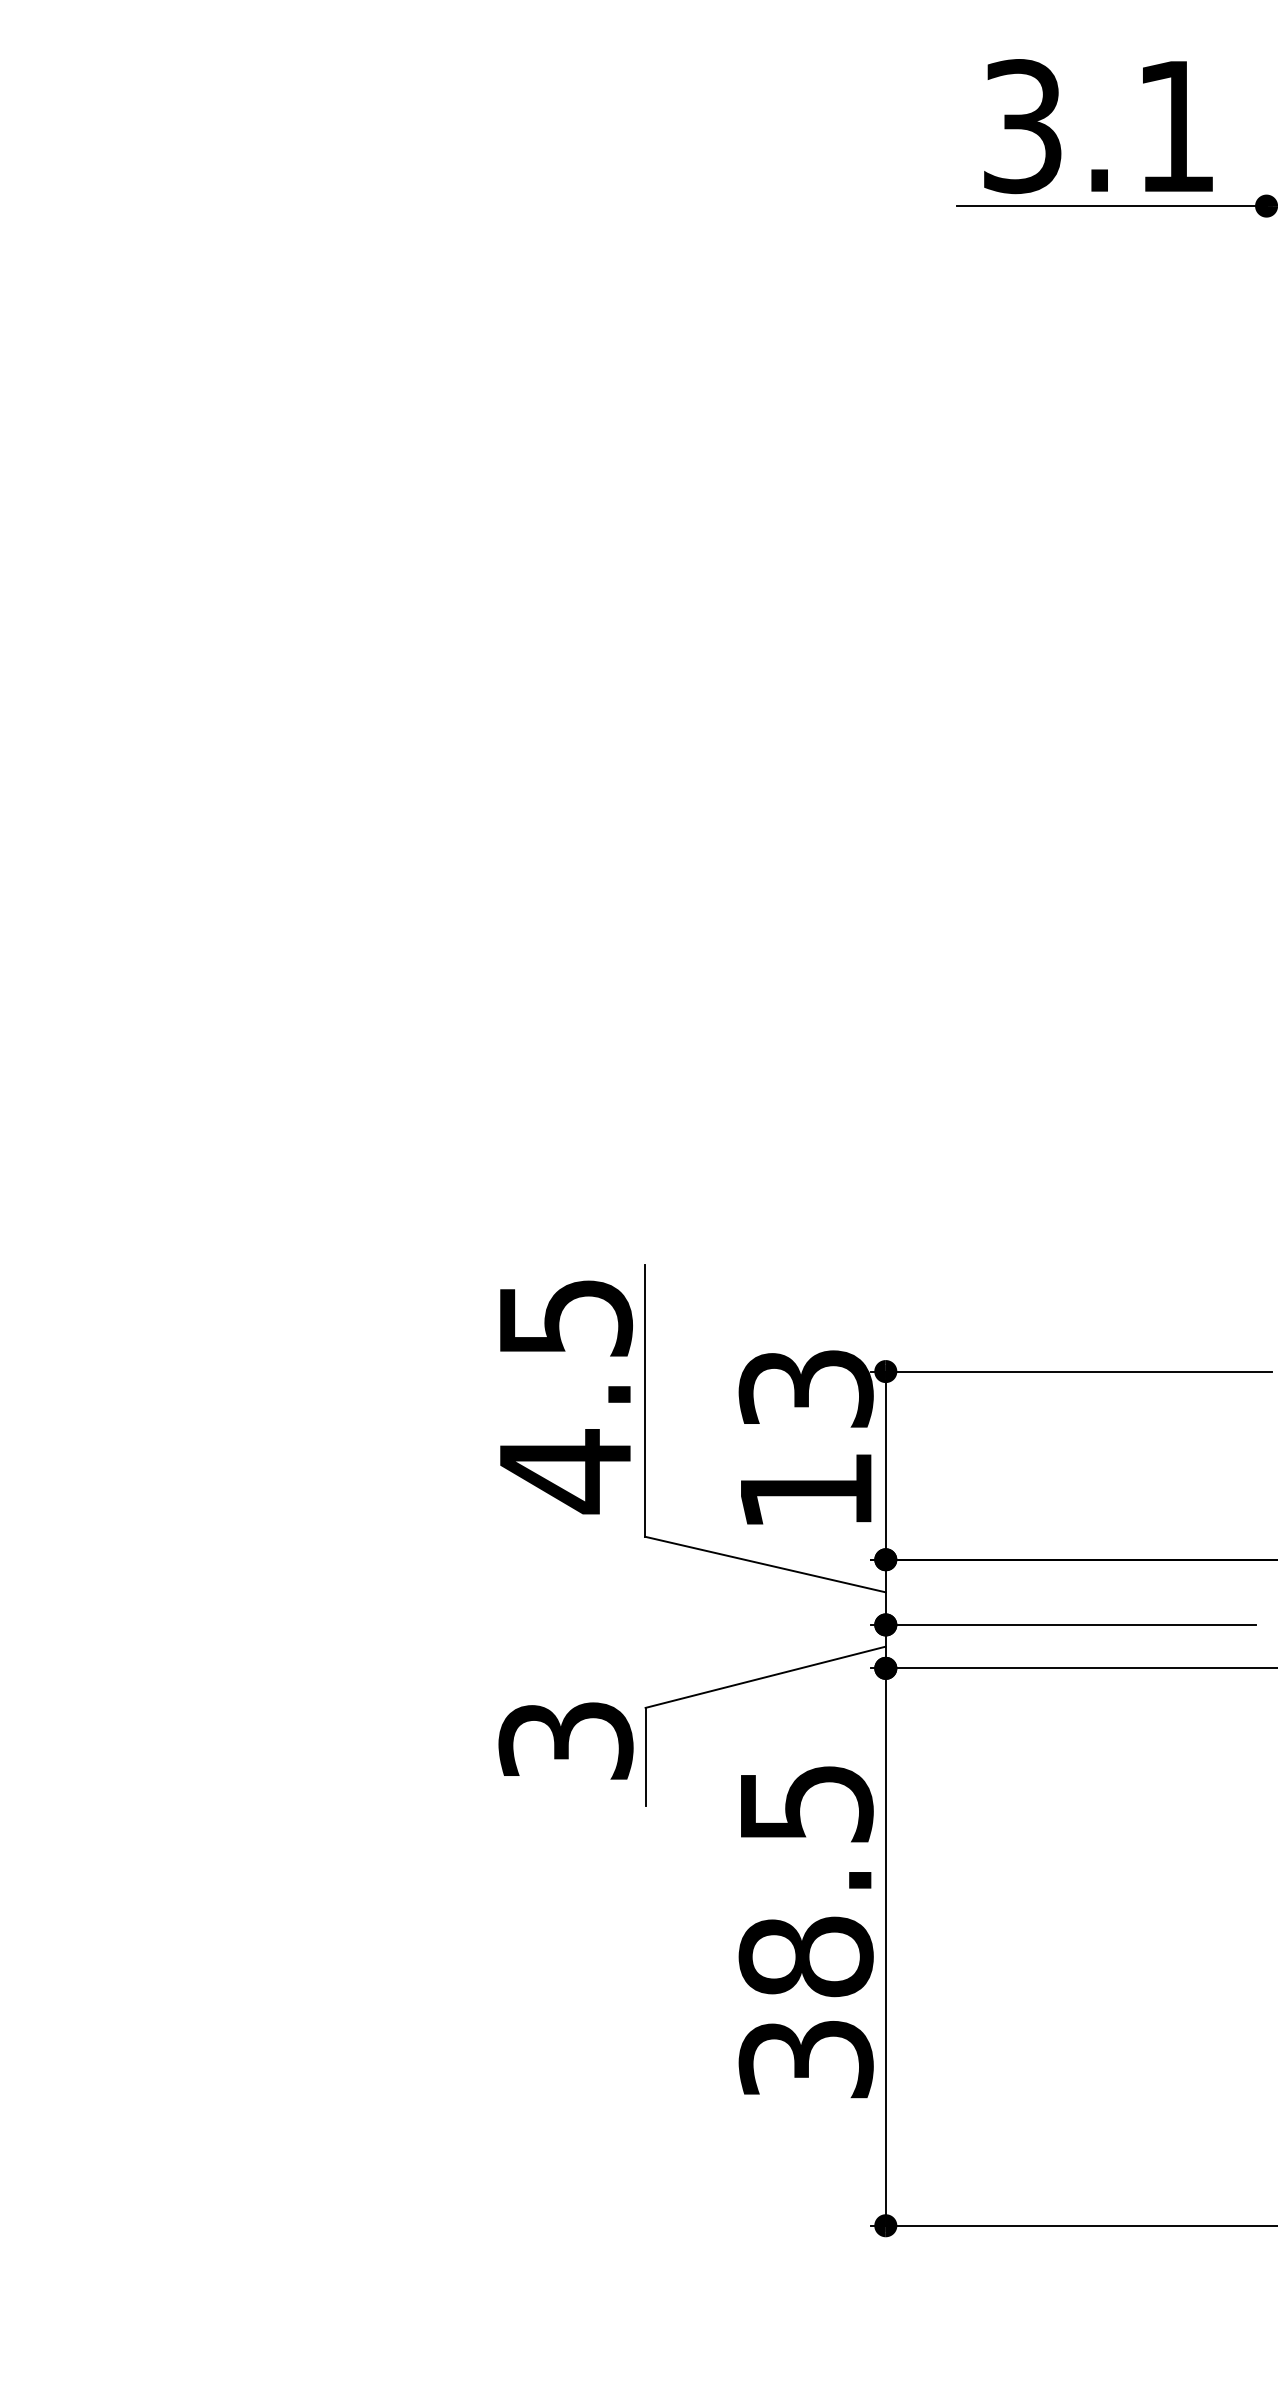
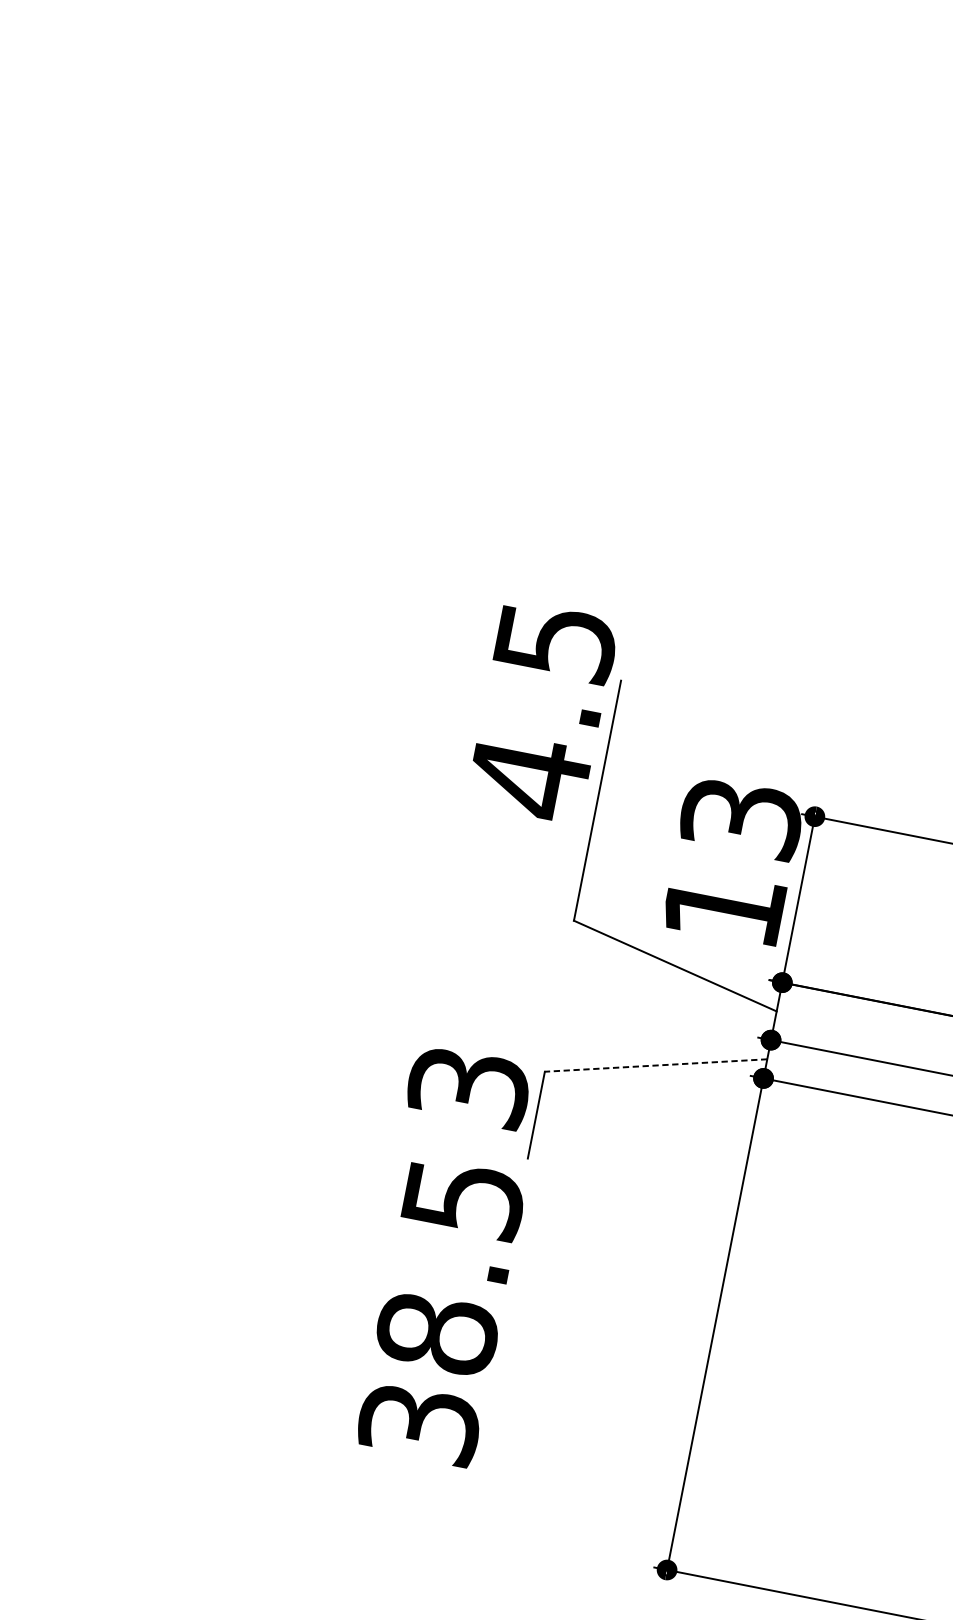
text: (566, 1397) -> (542, 712), moved
line: (765, 1677) -> (655, 1065), solid -> dashed
text: (805, 1932) -> (440, 1311), moved

